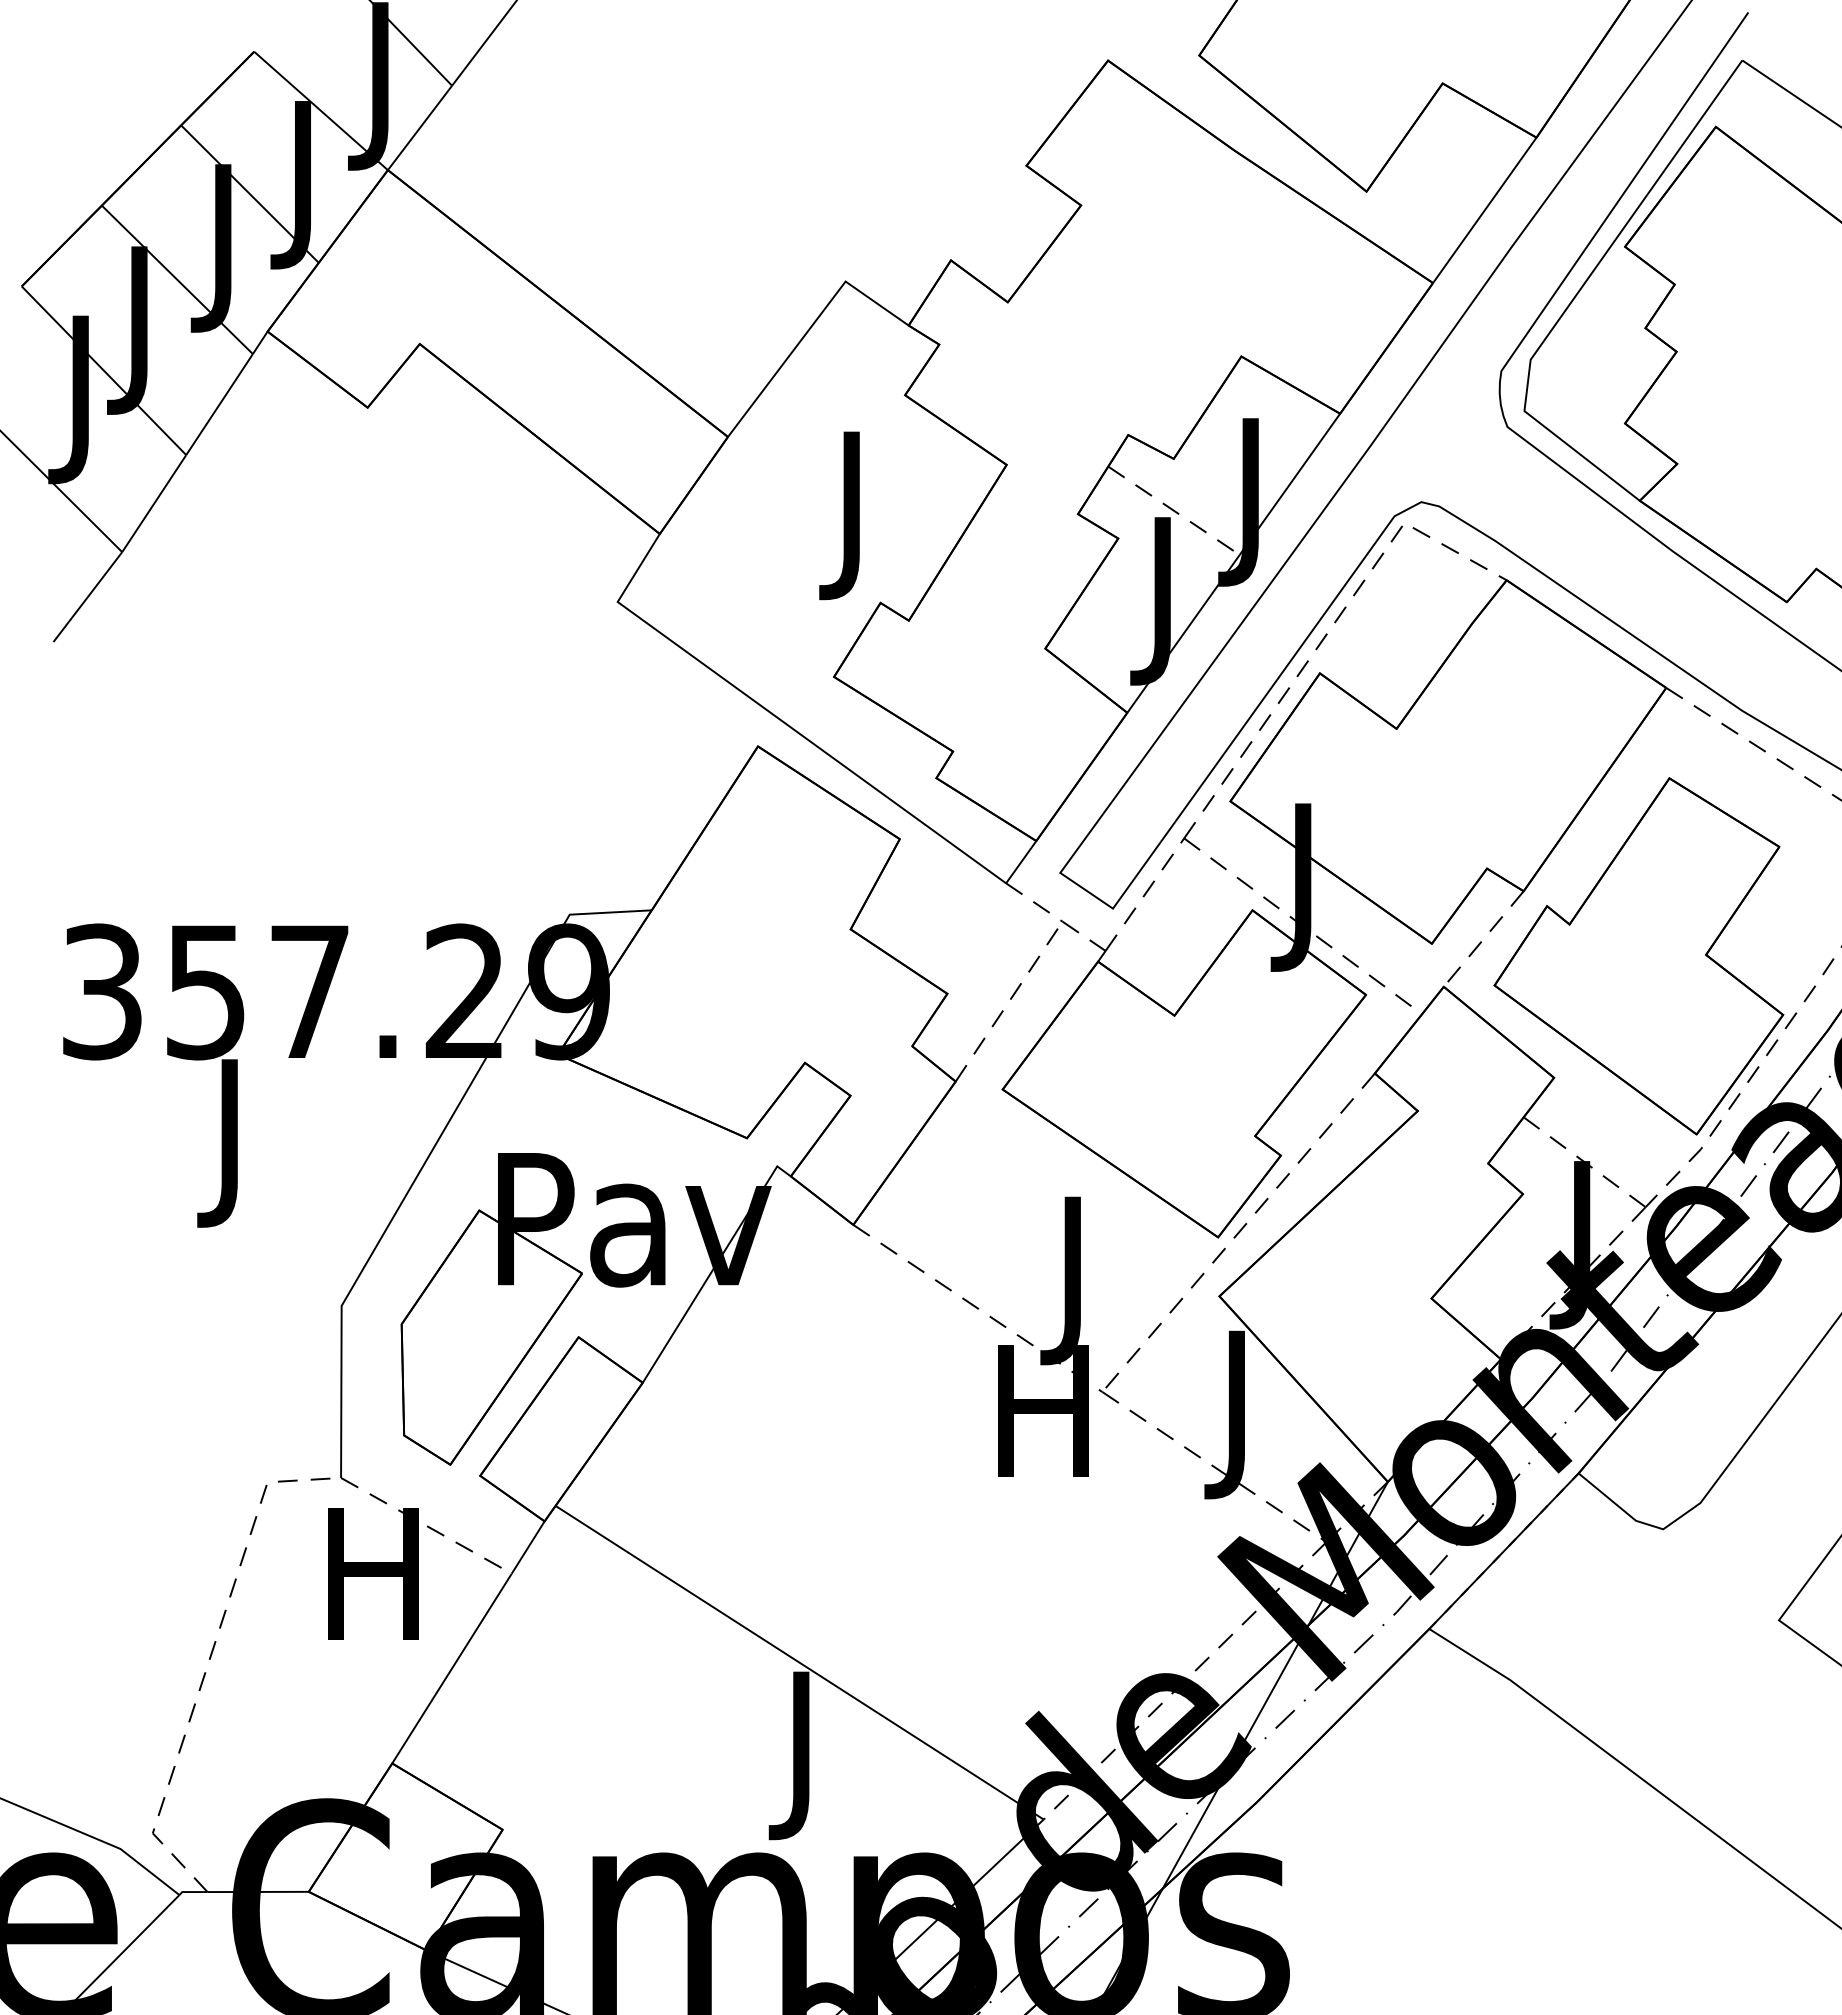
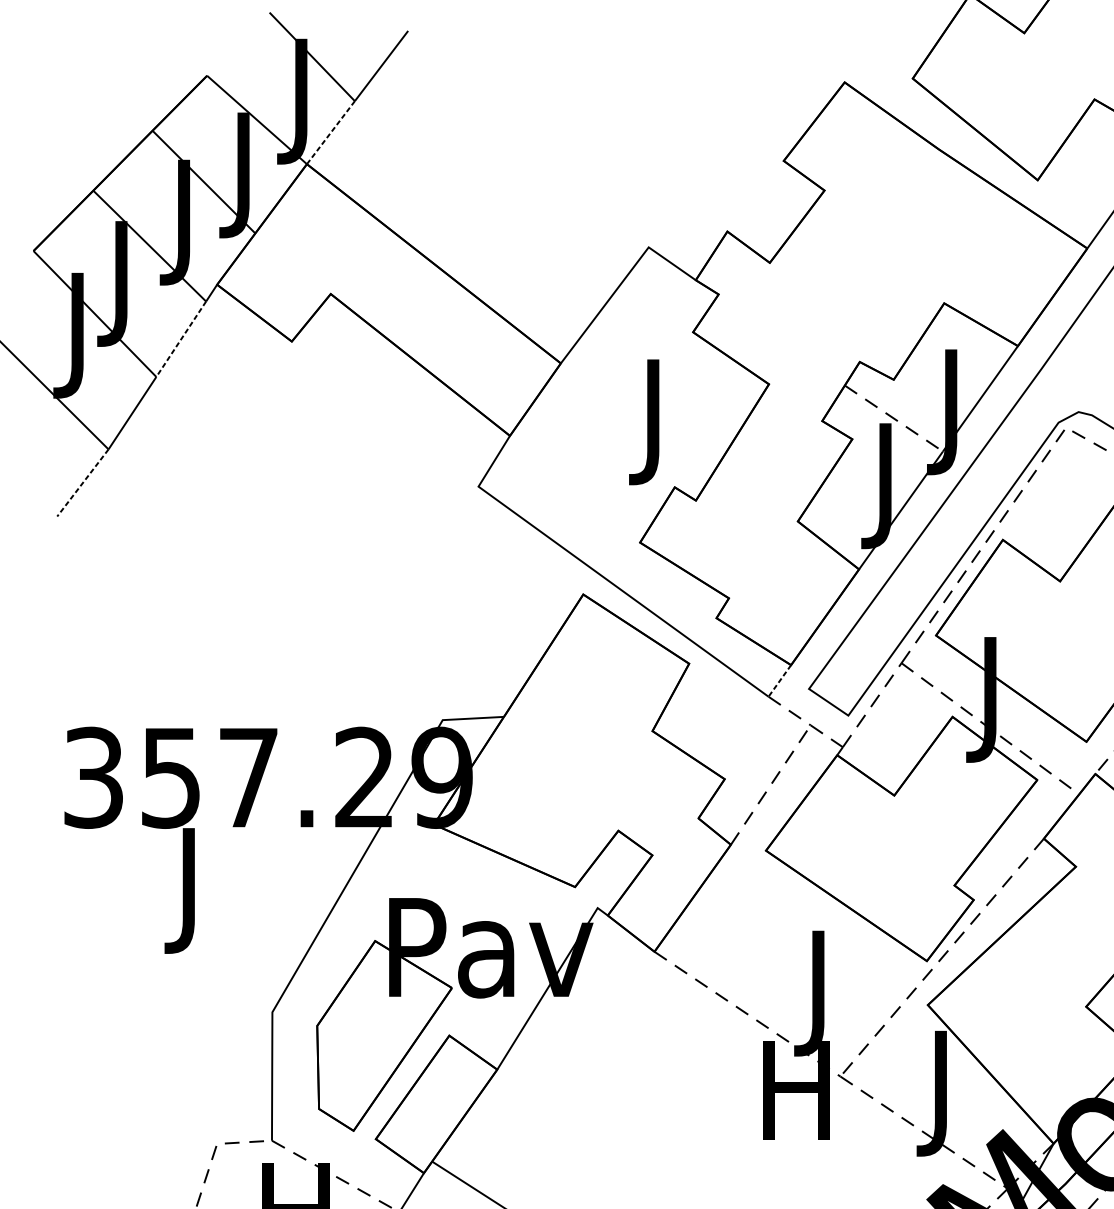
line: (419, 128) -> (330, 133), solid -> dashed
line: (219, 404) -> (181, 339), solid -> dashed
line: (87, 597) -> (82, 483), solid -> dashed
line: (1021, 862) -> (780, 681), solid -> dashed

